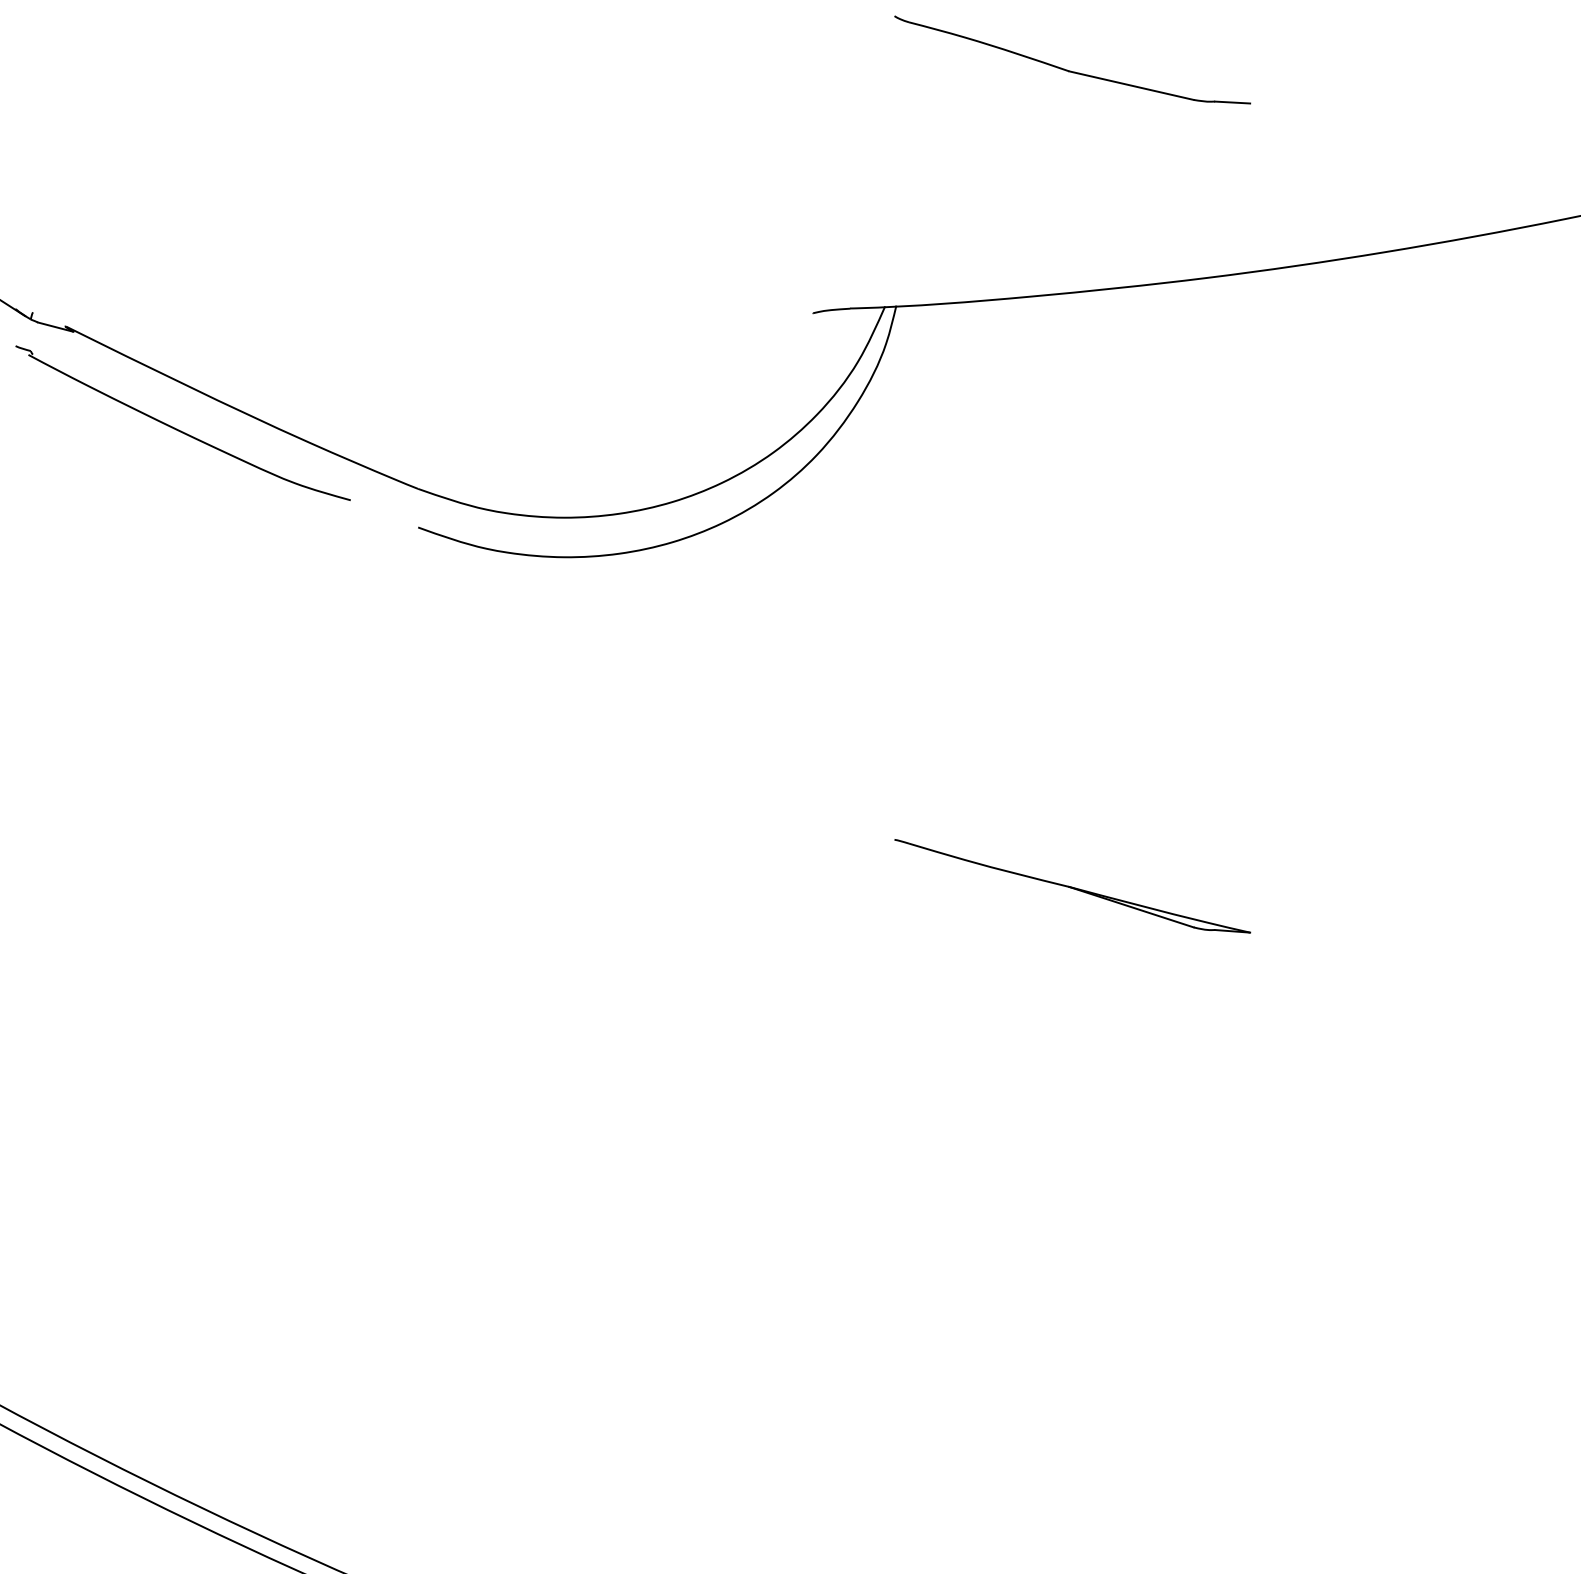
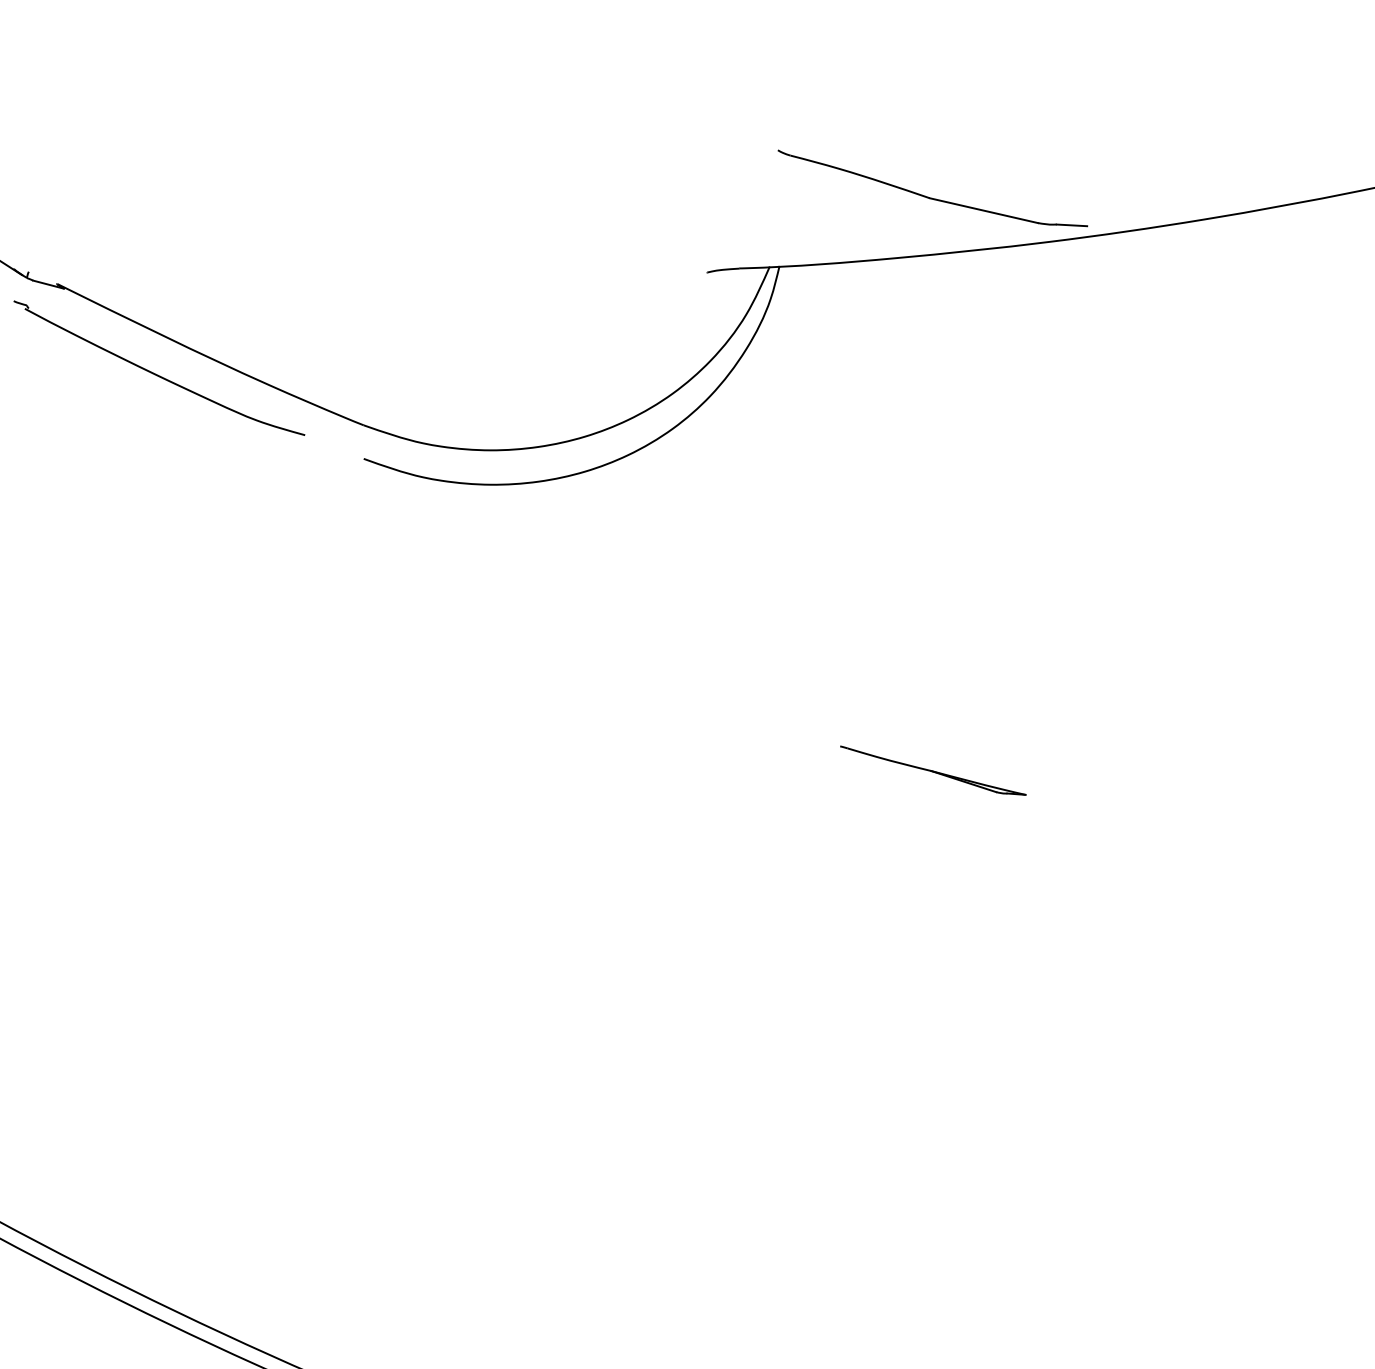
part: (1067, 69) -> (928, 196), moved
part: (1073, 885) -> (933, 770), size x0.6

